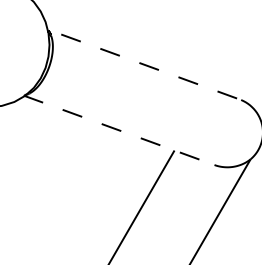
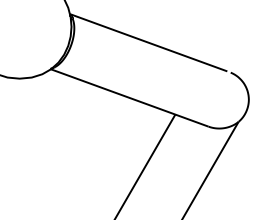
line: (142, 63) -> (148, 42), dashed -> solid
line: (119, 129) -> (129, 97), dashed -> solid

